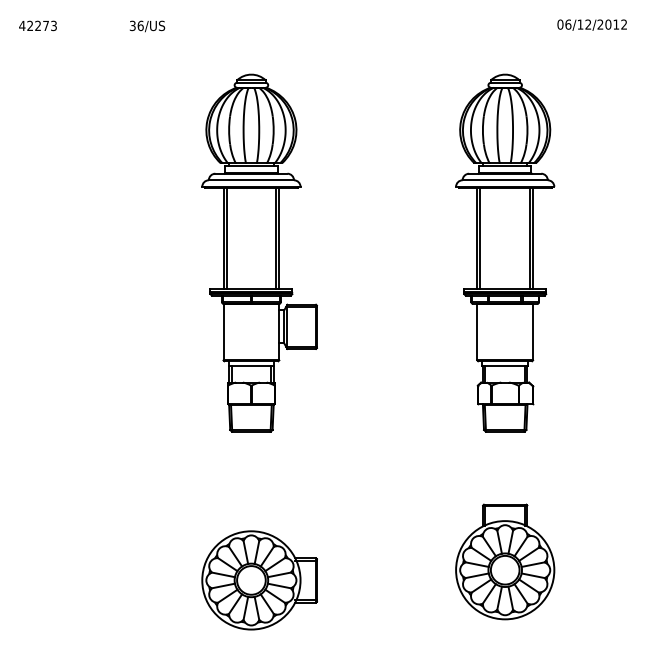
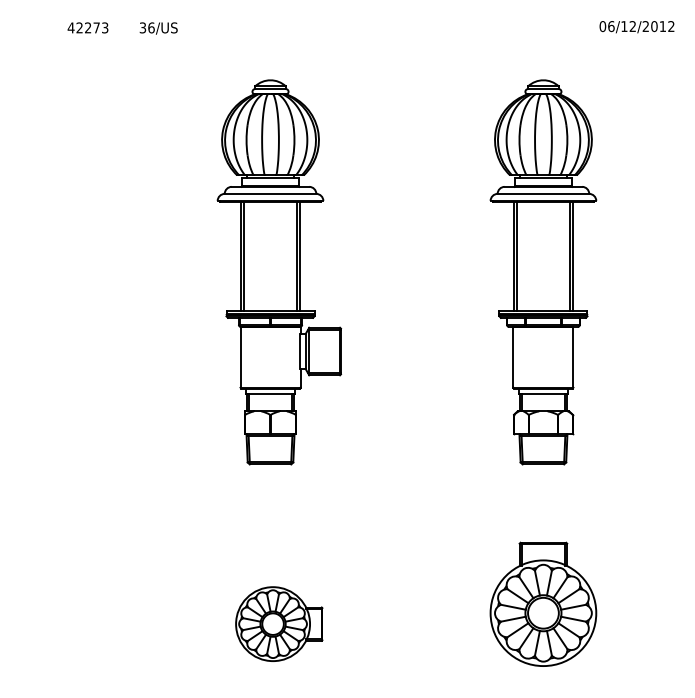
text: (37, 25) -> (87, 27), moved
part: (258, 579) -> (278, 623), size x0.7

